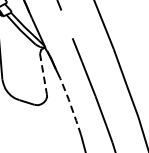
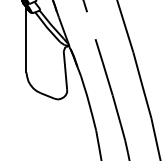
line: (43, 75) -> (65, 71), dashed -> solid
line: (71, 106) -> (89, 103), dashed -> solid

